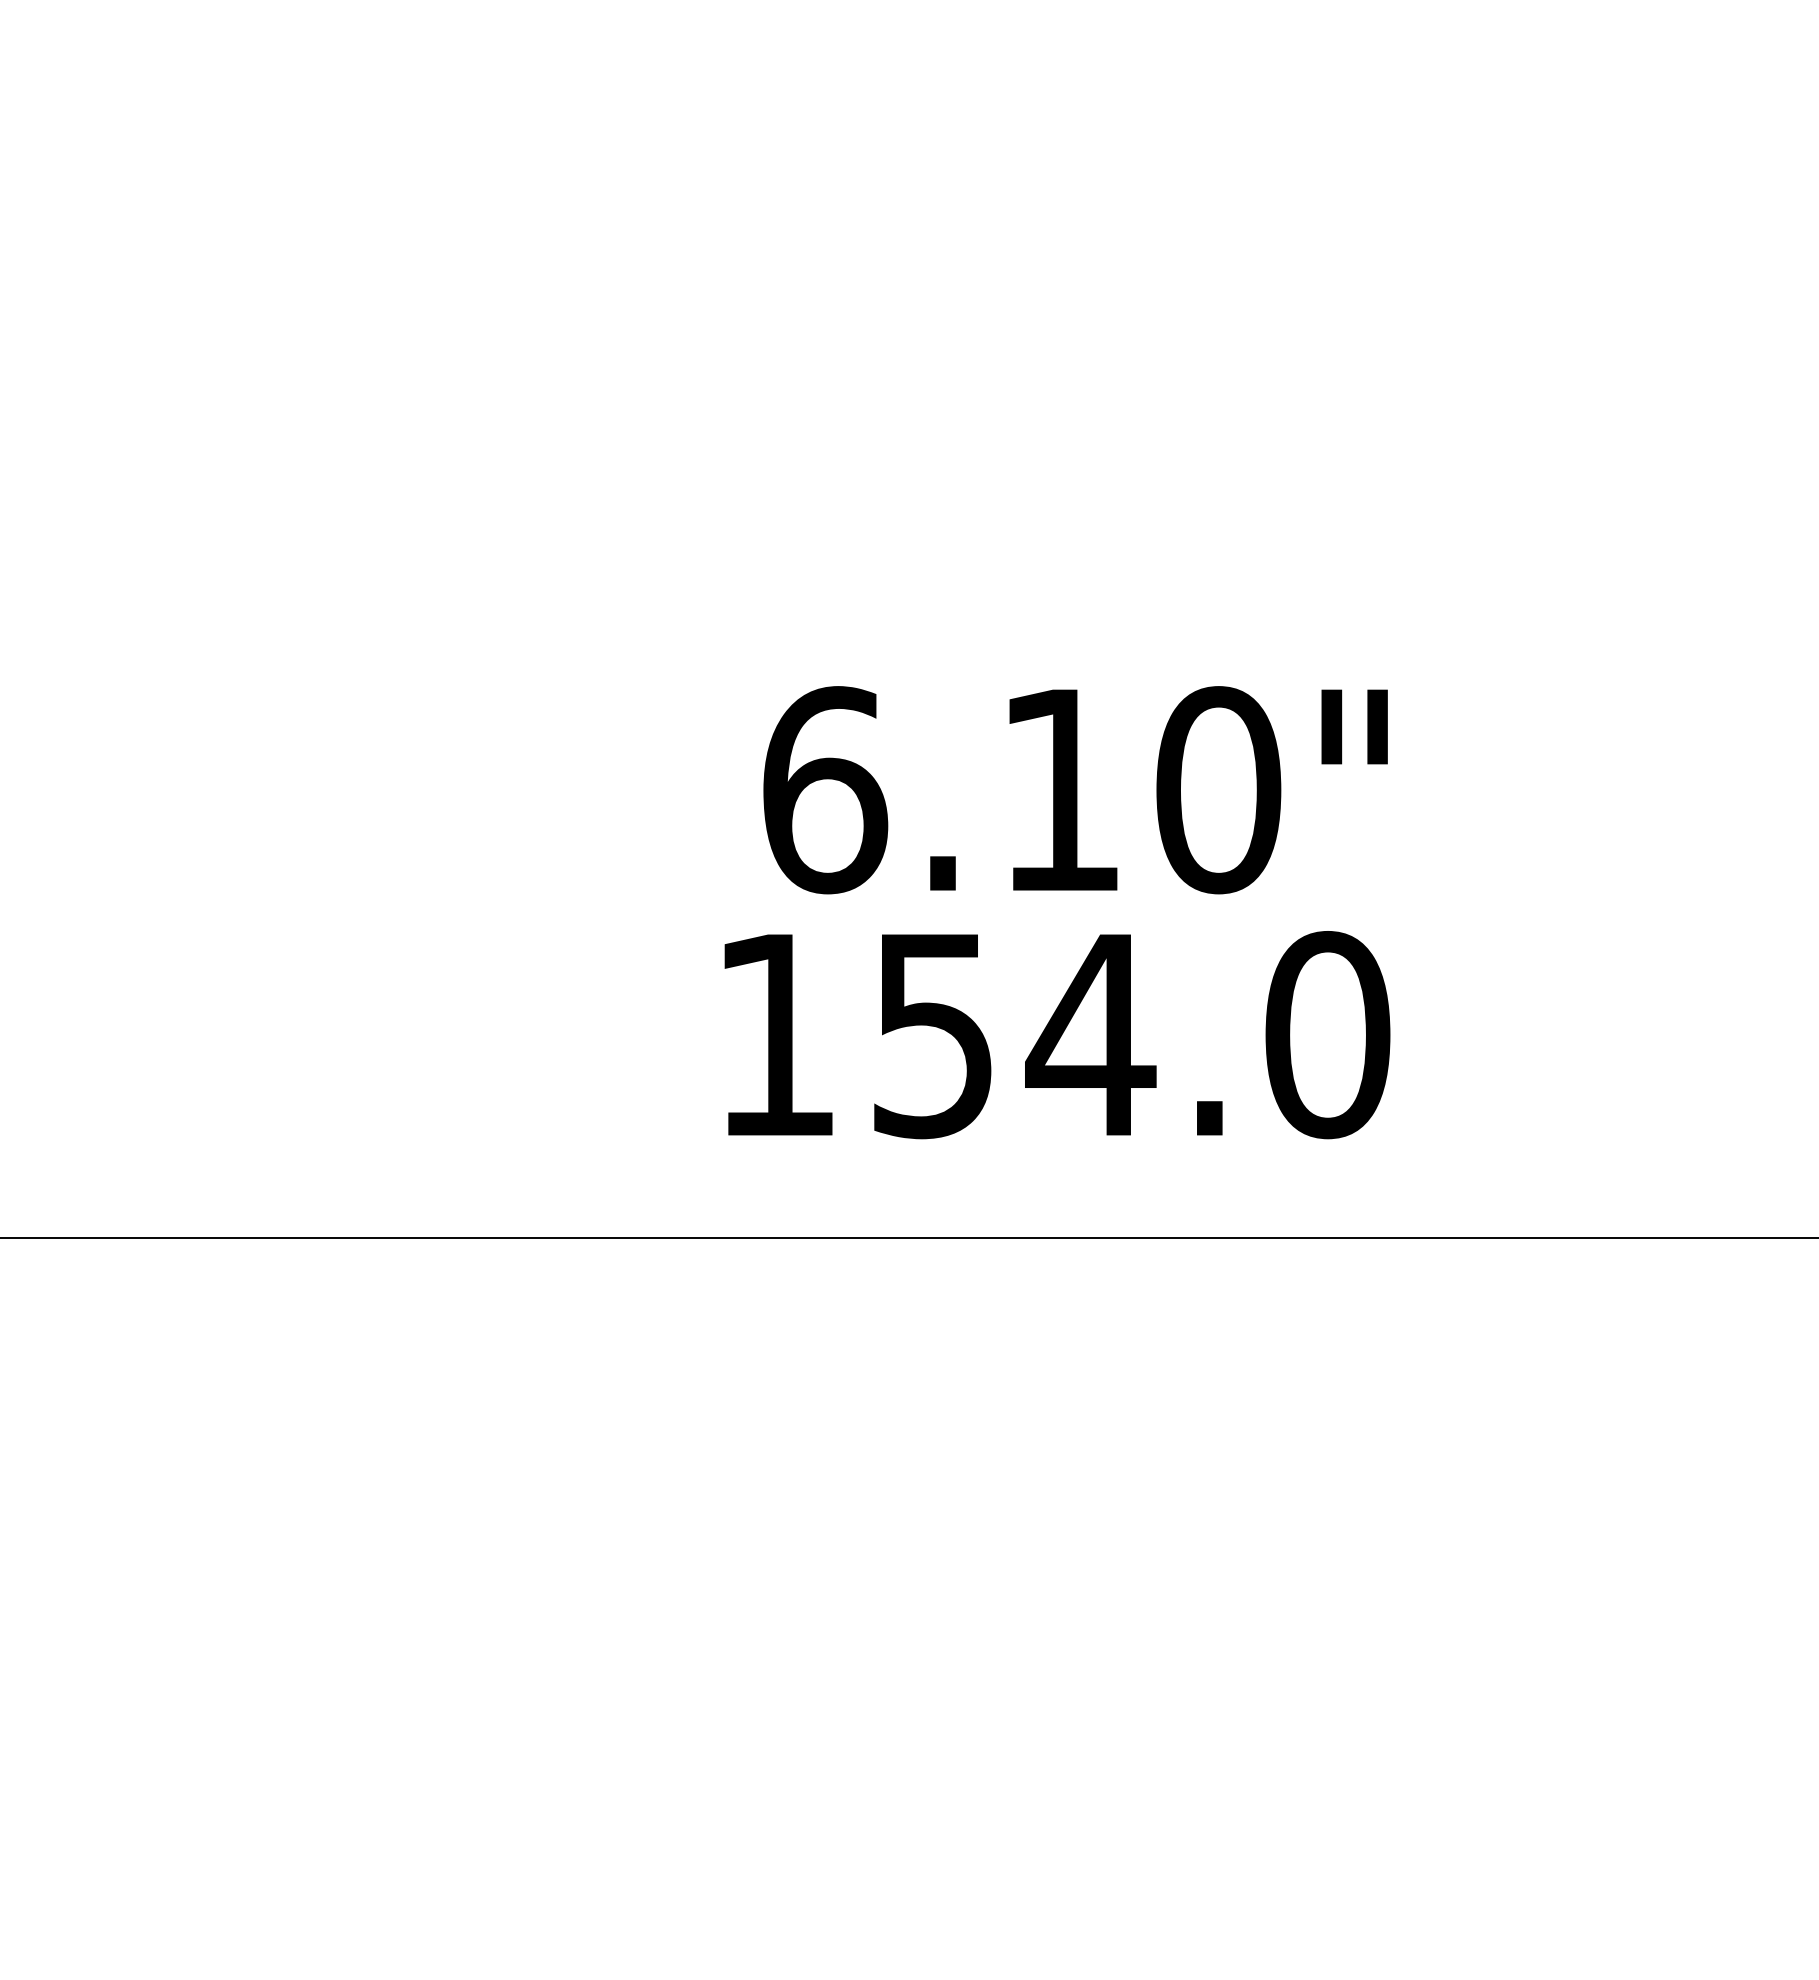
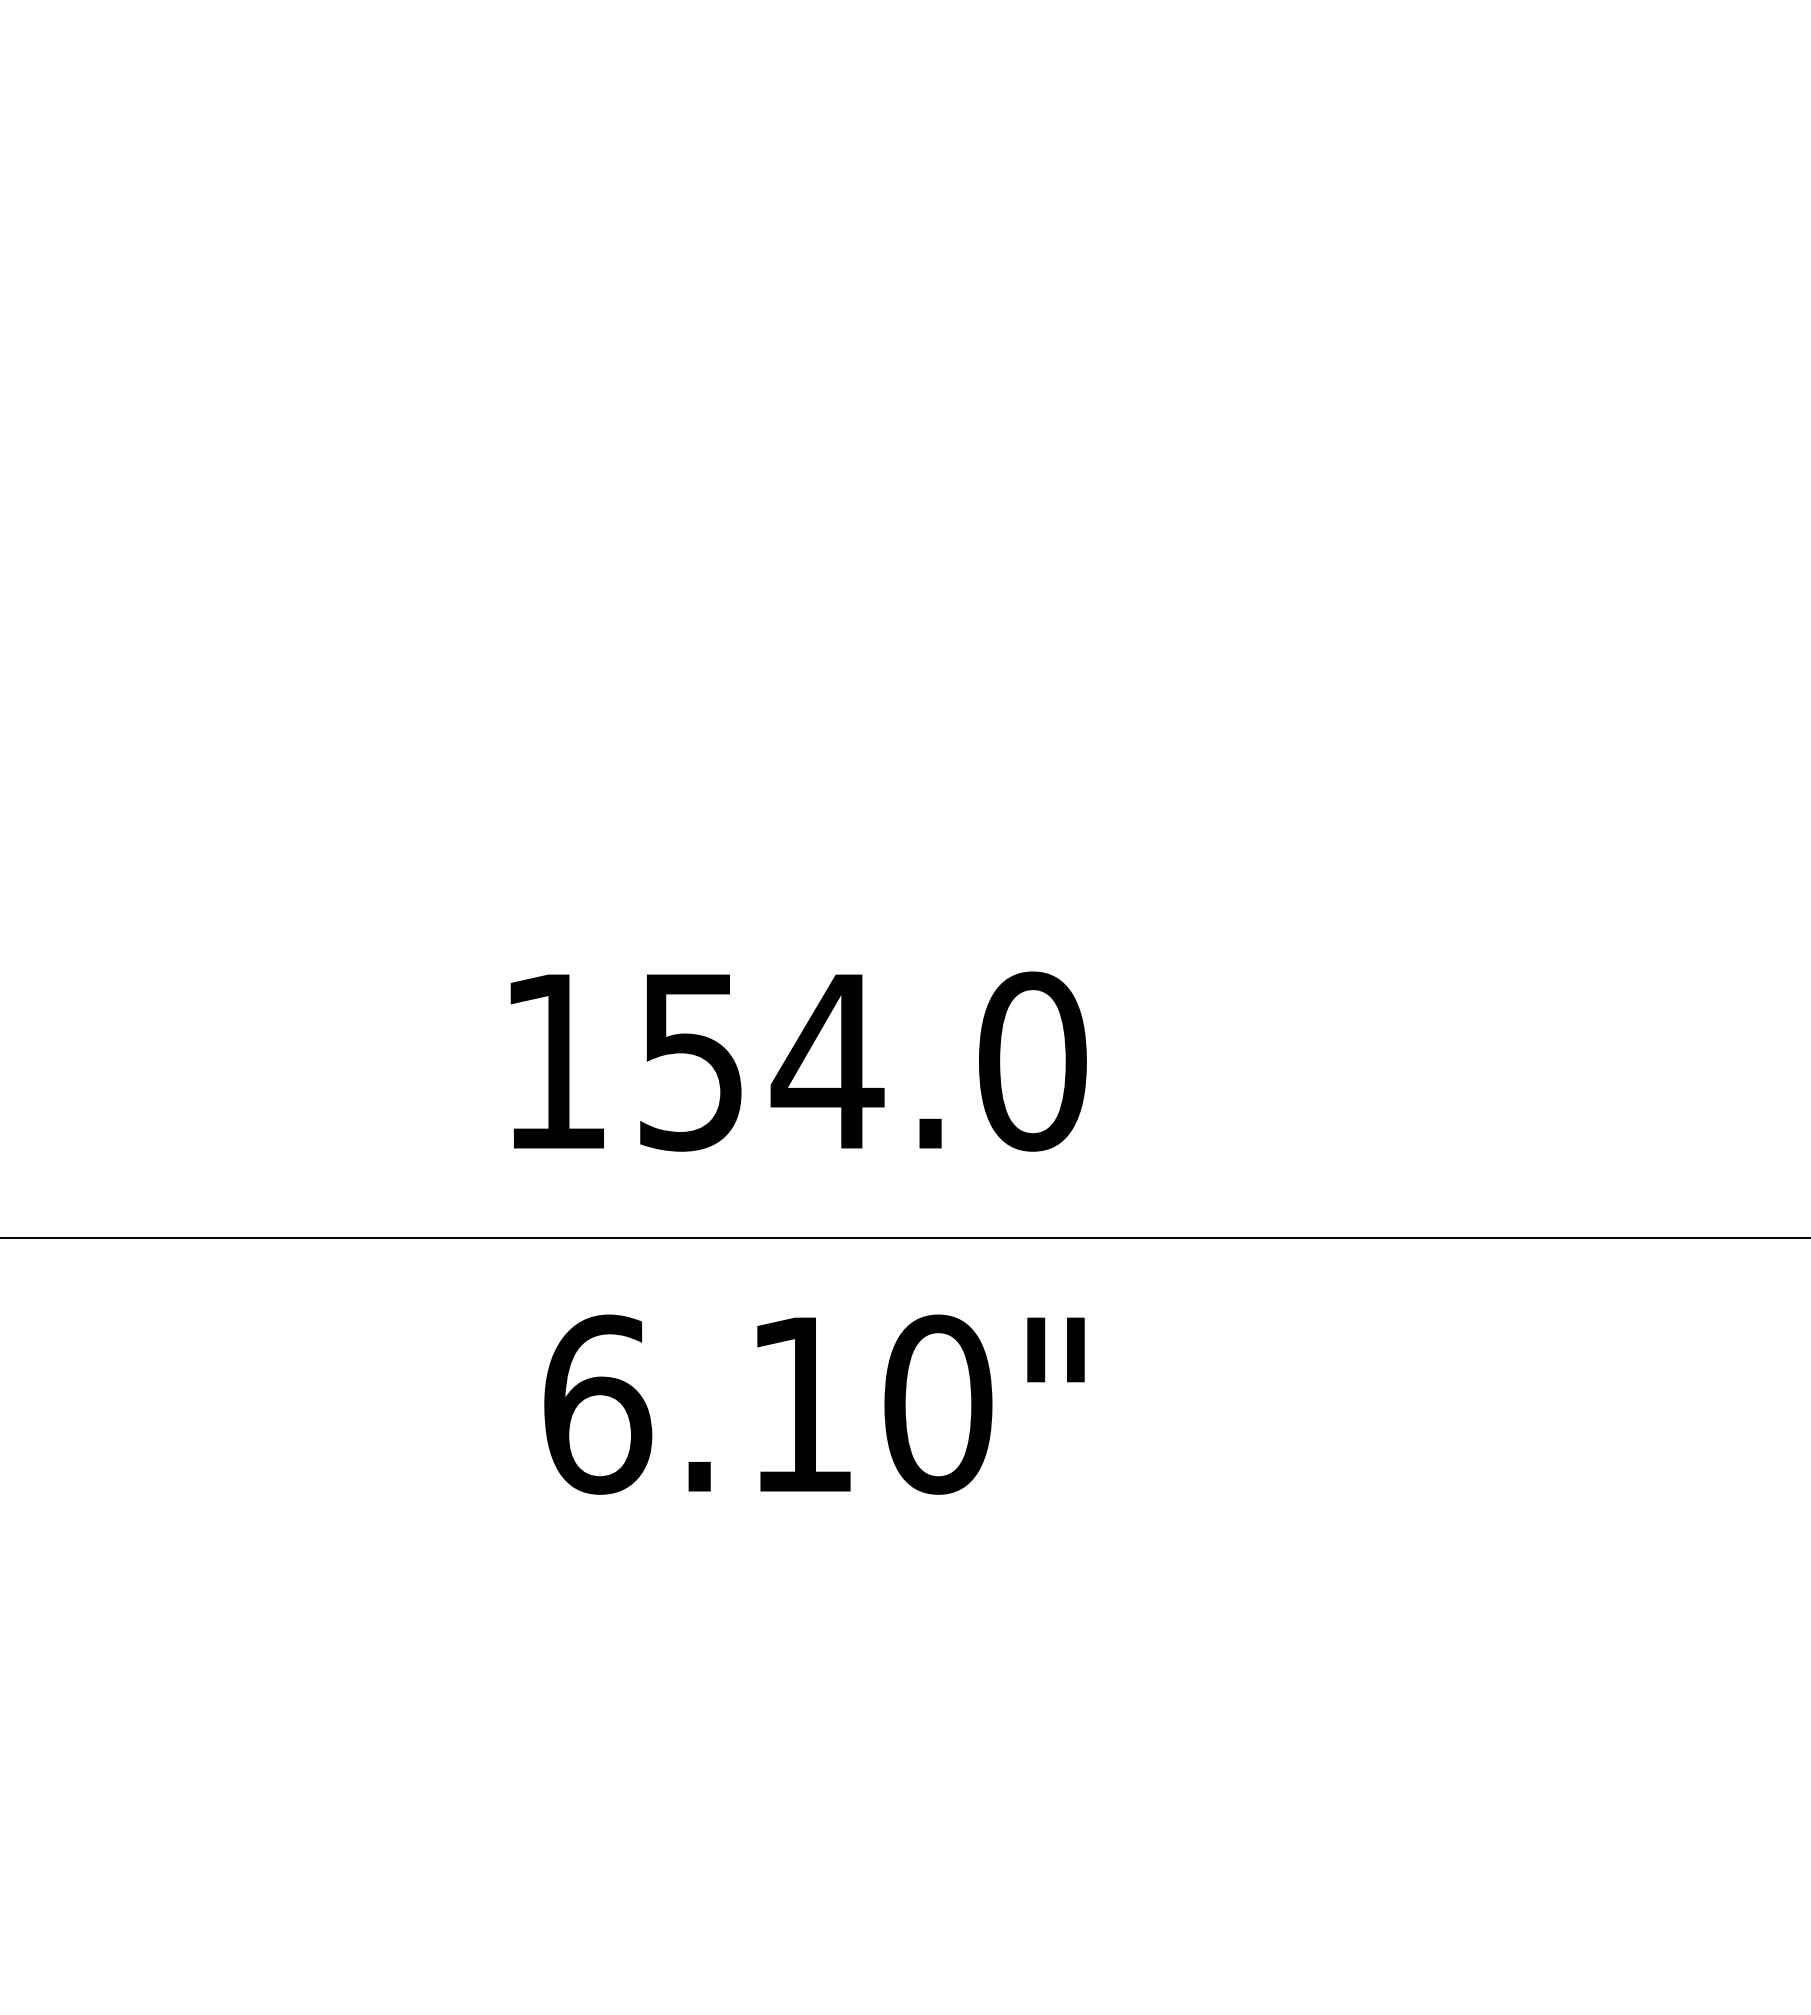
text: (1075, 790) -> (814, 1404), moved

